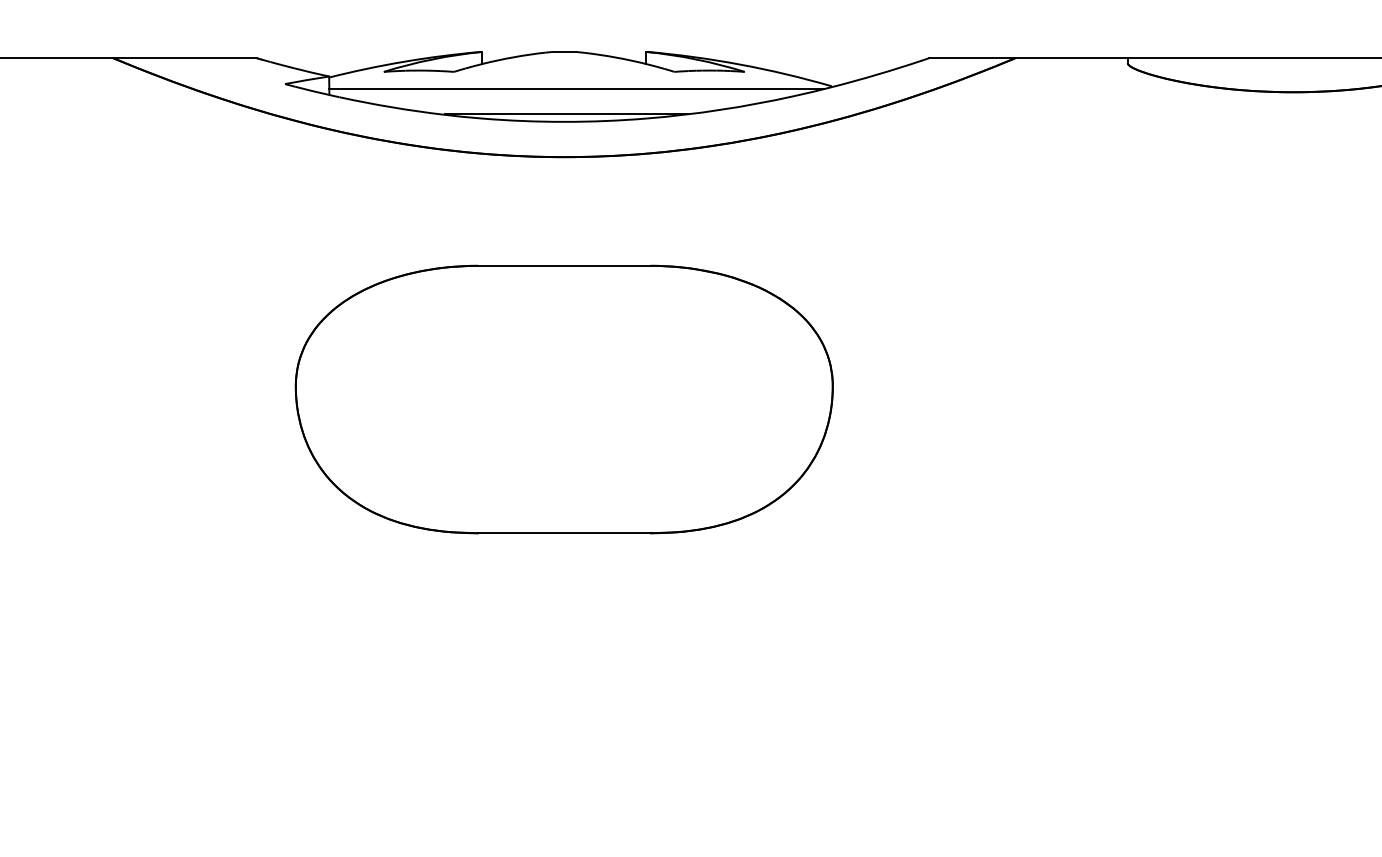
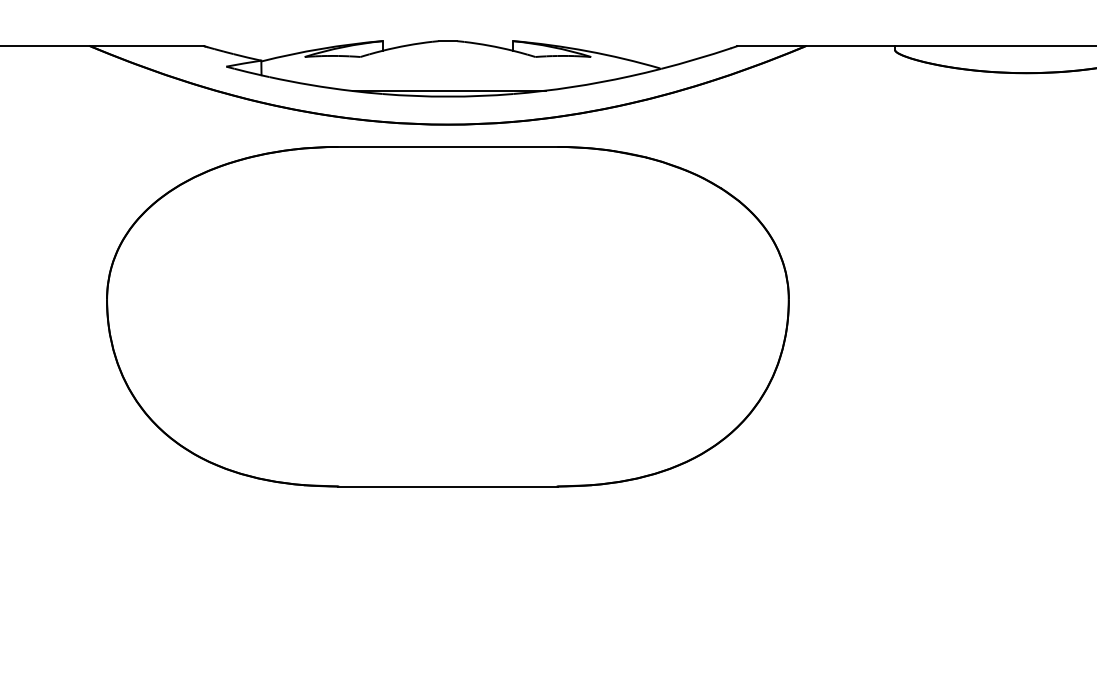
line: (576, 88) -> (457, 70), removed
part: (563, 400) -> (447, 317), size x1.6

